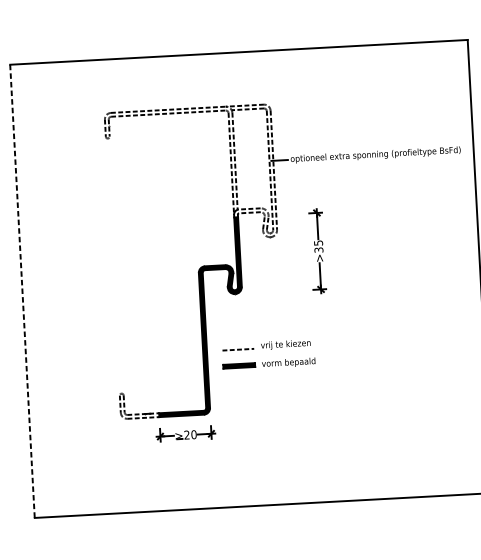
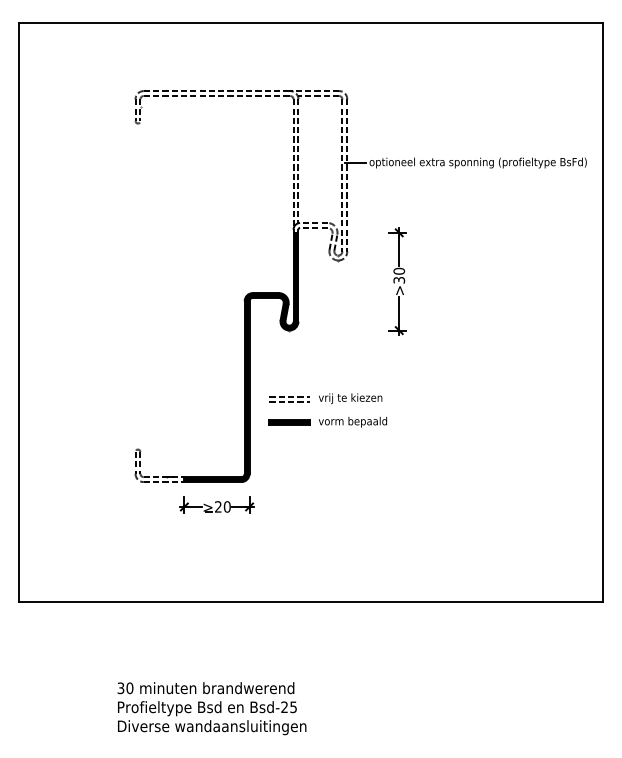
text: (318, 242) -> (399, 270), >35 -> >30
line: (22, 291) -> (18, 312), dashed -> solid
line: (237, 345) -> (289, 396), added

